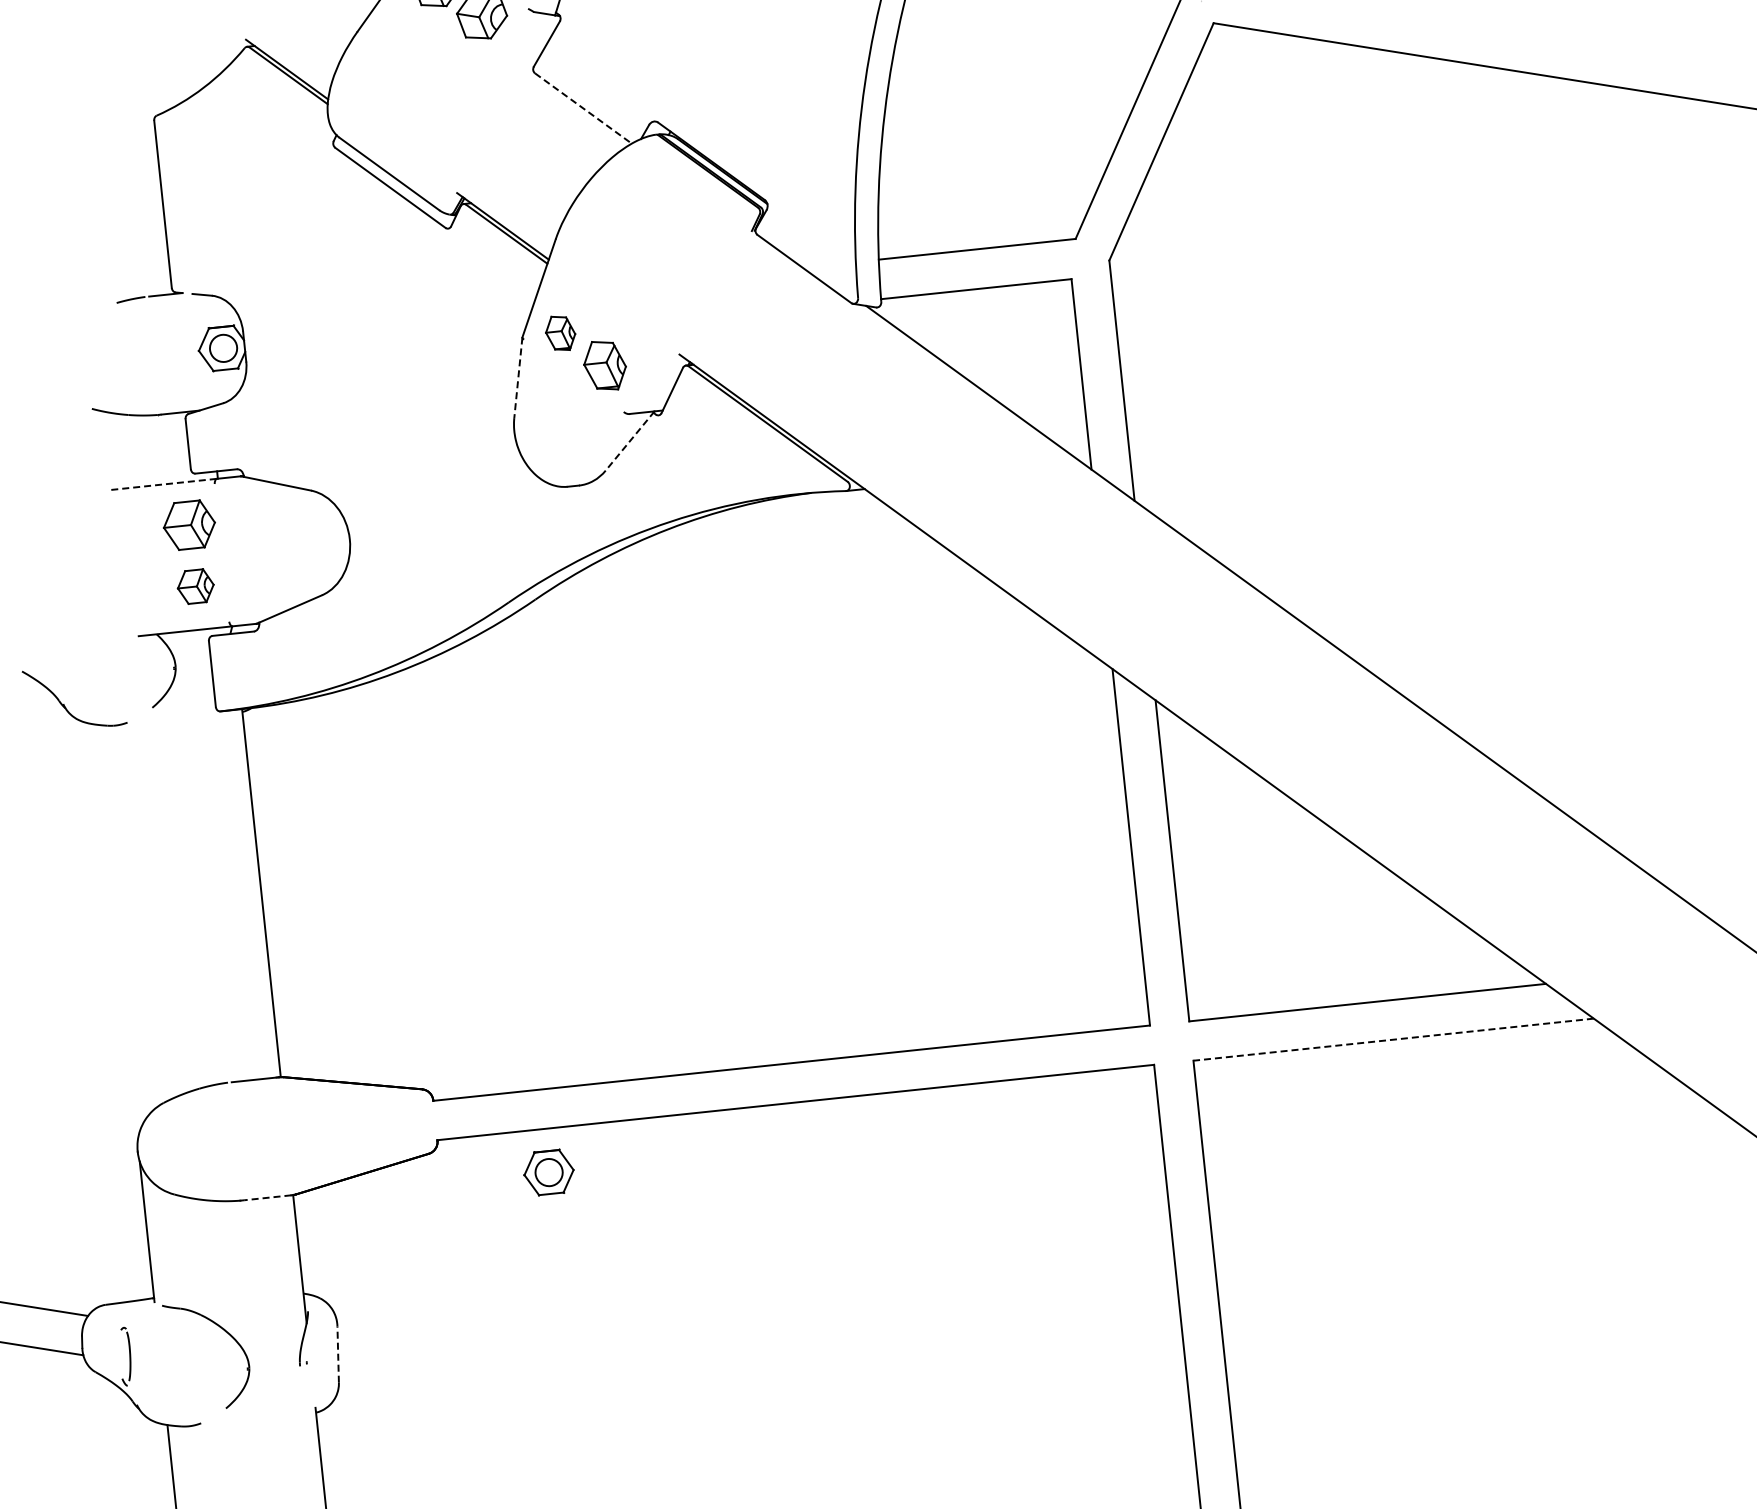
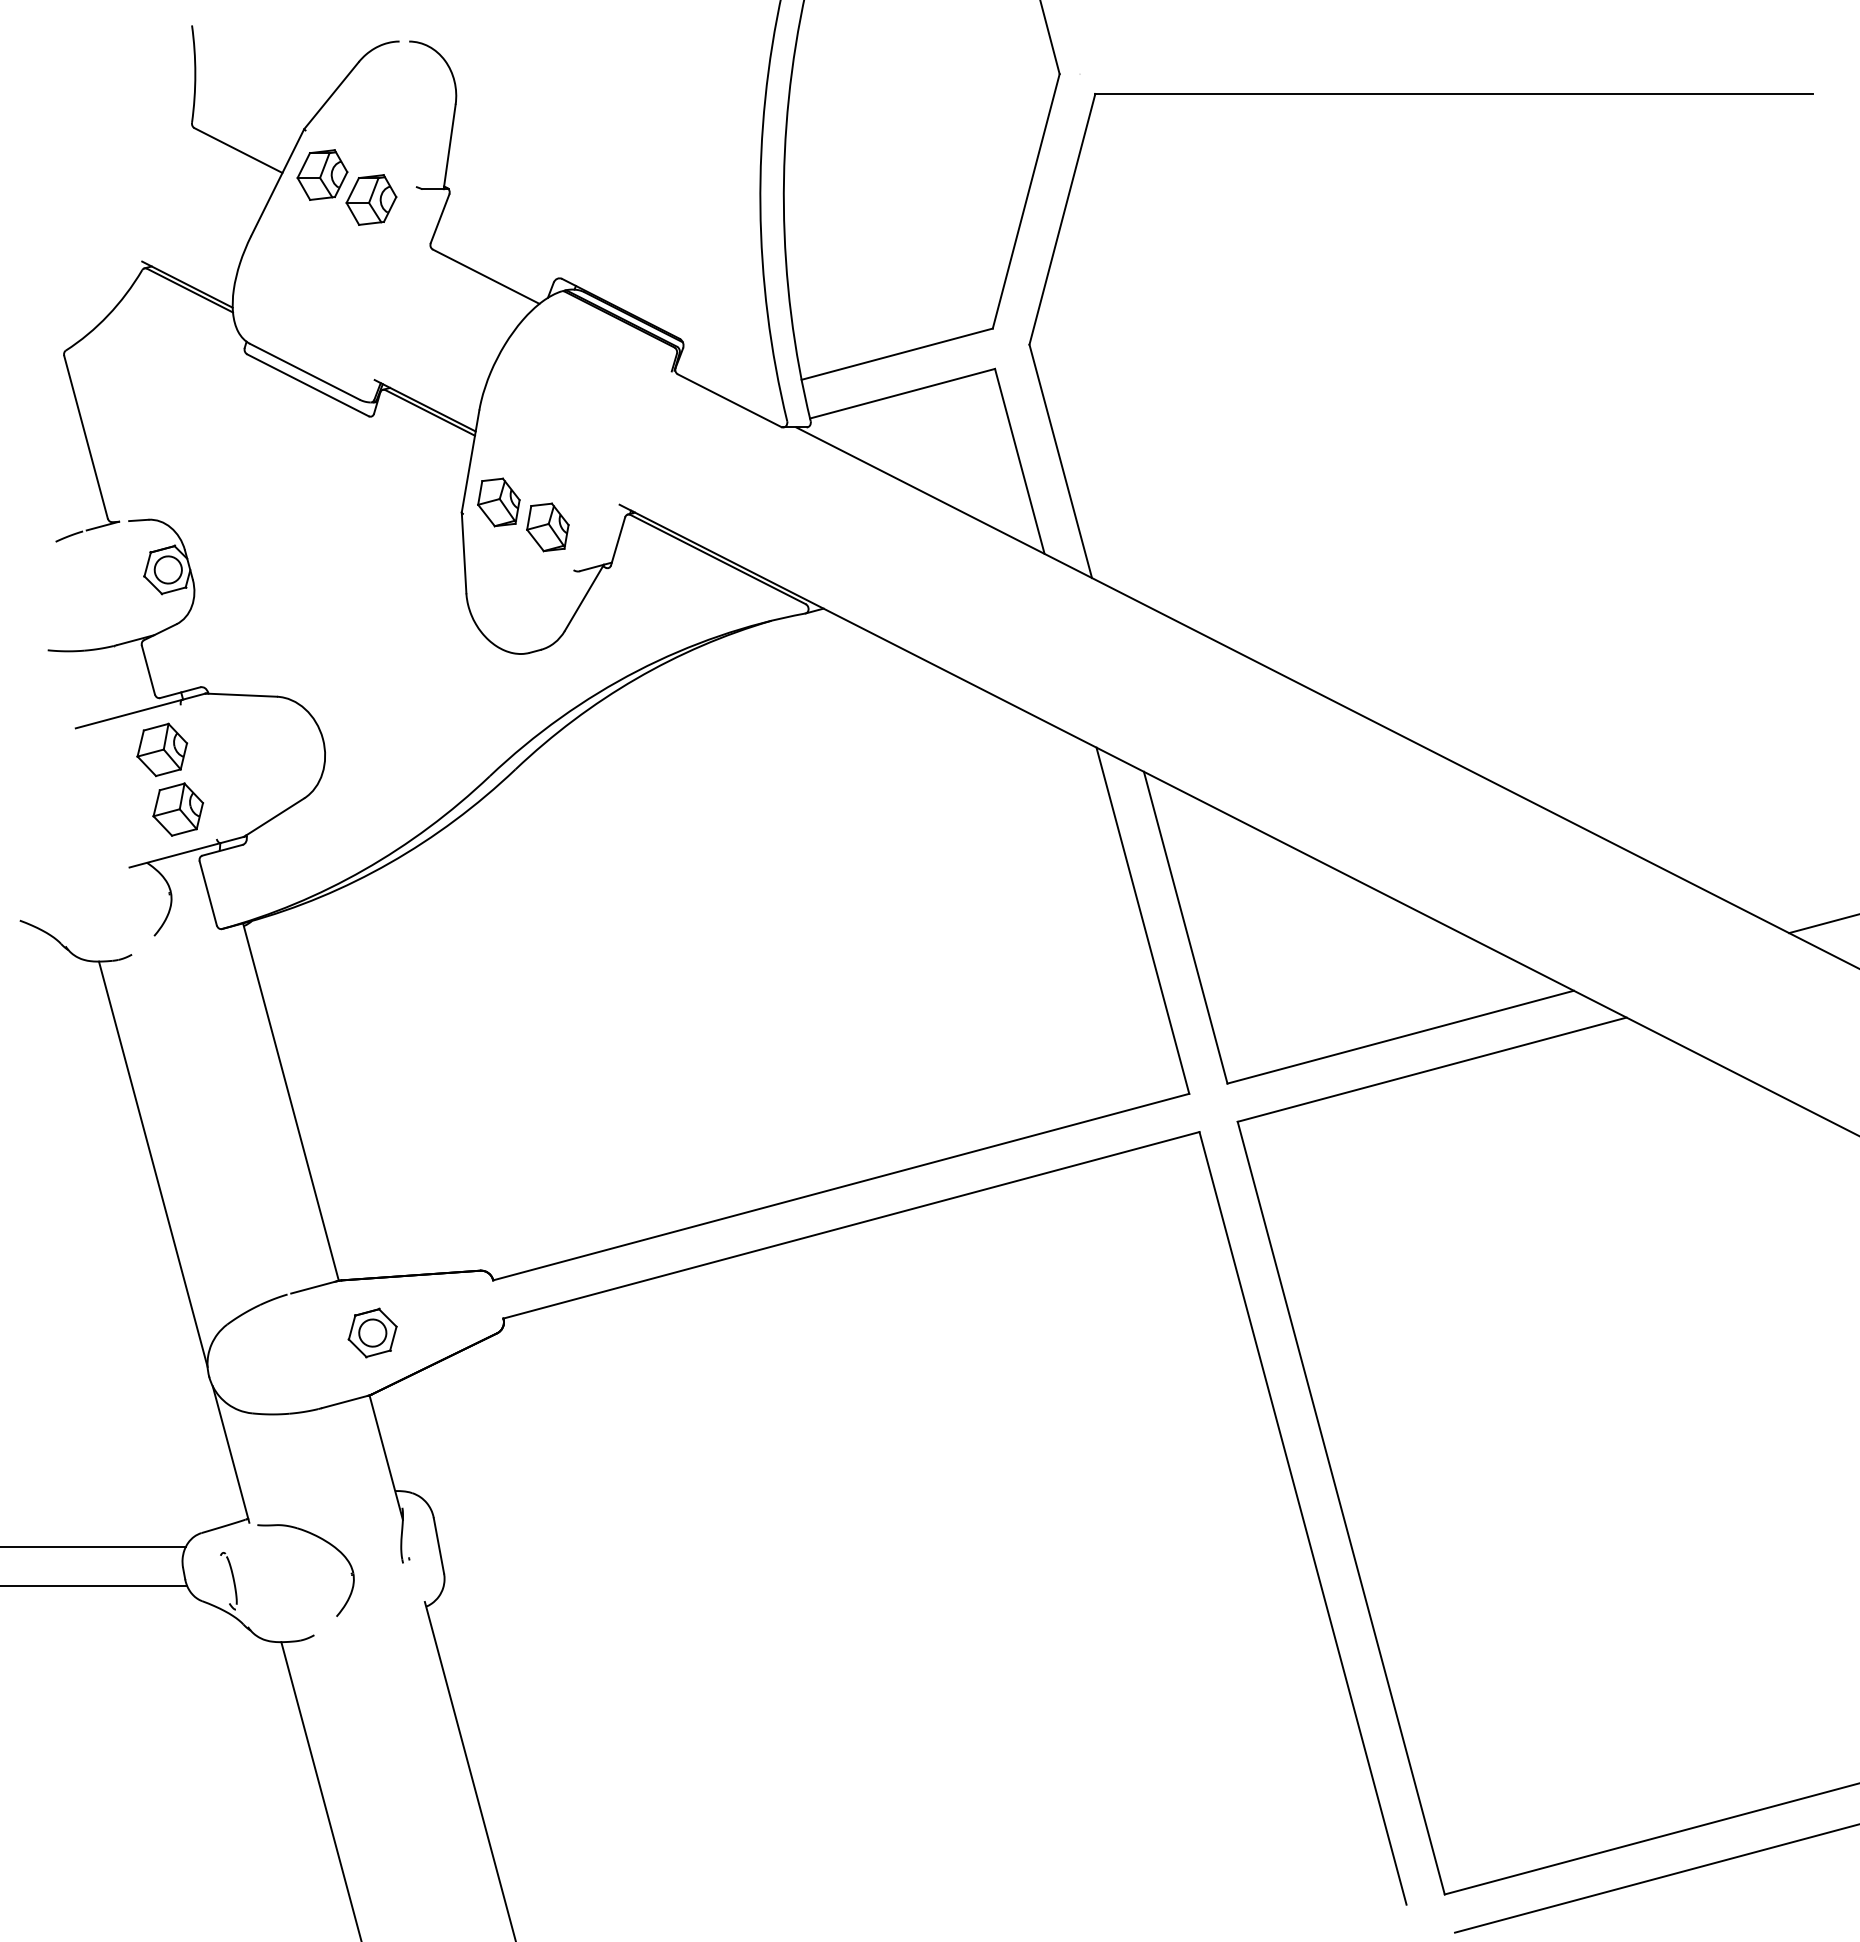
line: (583, 108) -> (486, 276), dashed -> solid
part: (560, 333) -> (498, 502), size x1.43
line: (518, 378) -> (464, 553), dashed -> solid
line: (630, 441) -> (584, 598), dashed -> solid
line: (161, 484) -> (128, 714), dashed -> solid
part: (195, 586) -> (177, 809), size x1.43
line: (114, 933) -> (152, 1164), added
line: (1393, 1039) -> (1431, 1069), dashed -> solid
part: (548, 1171) -> (372, 1332), moved
line: (267, 1198) -> (344, 1402), dashed -> solid
line: (337, 1354) -> (438, 1545), dashed -> solid

